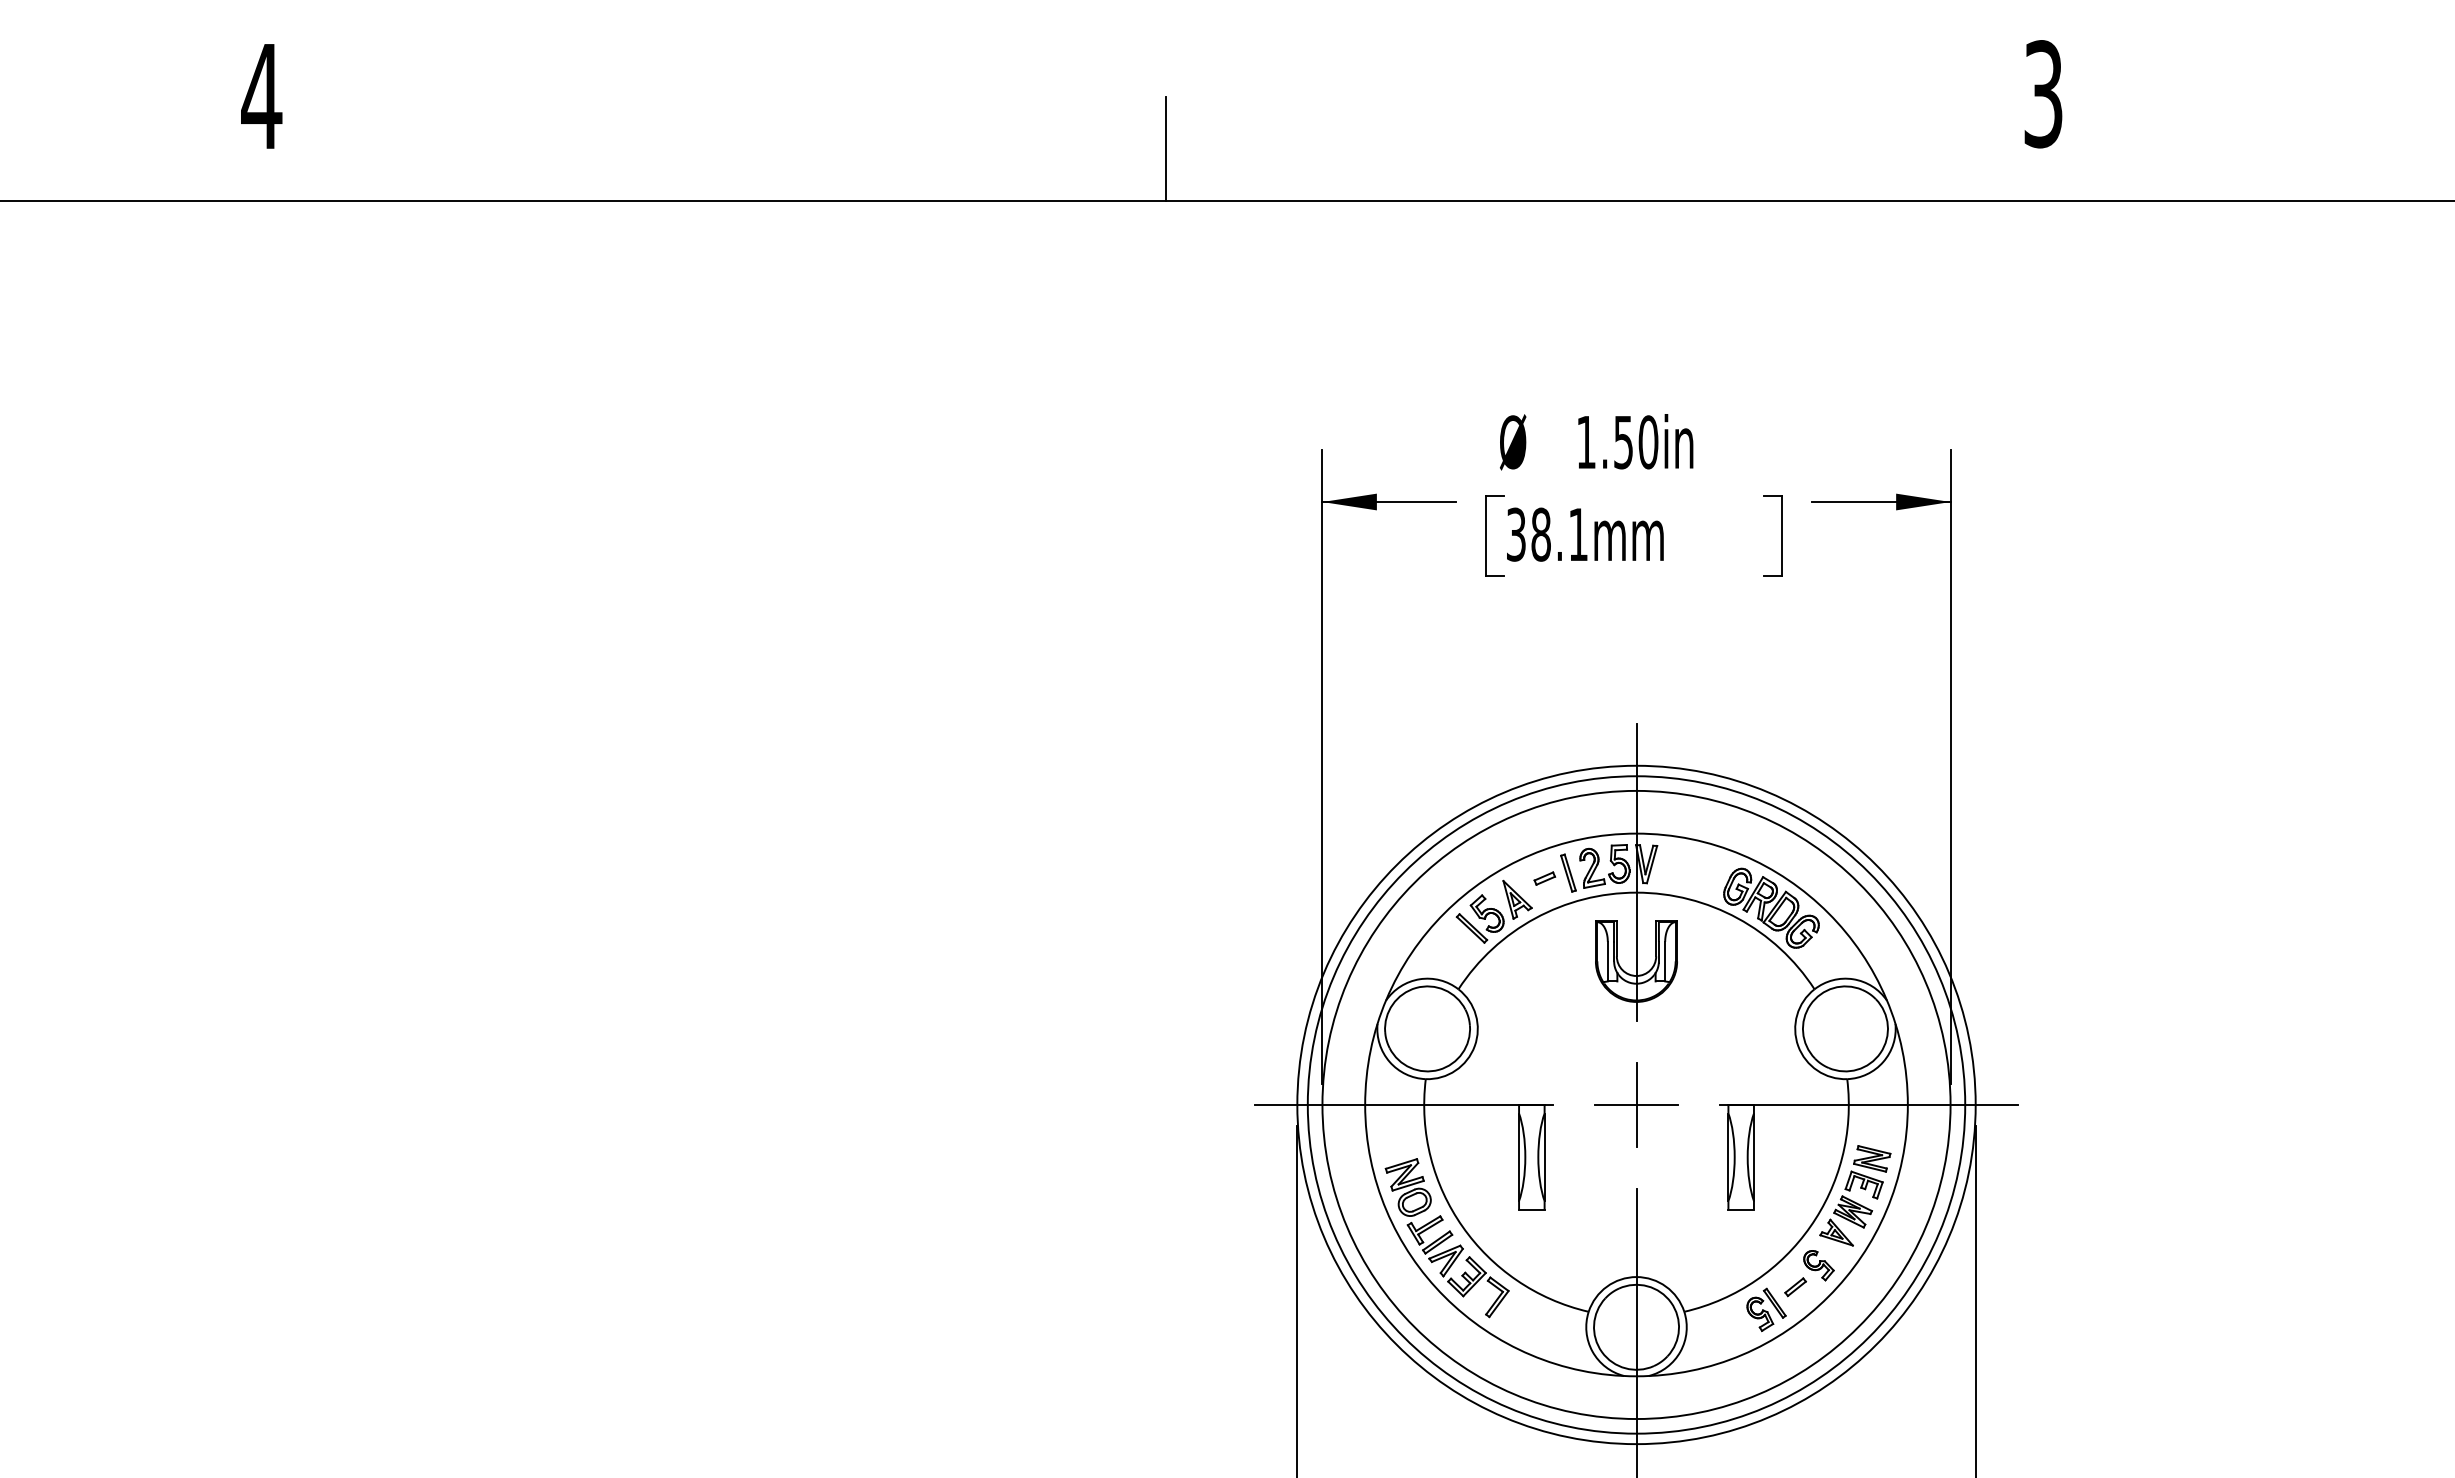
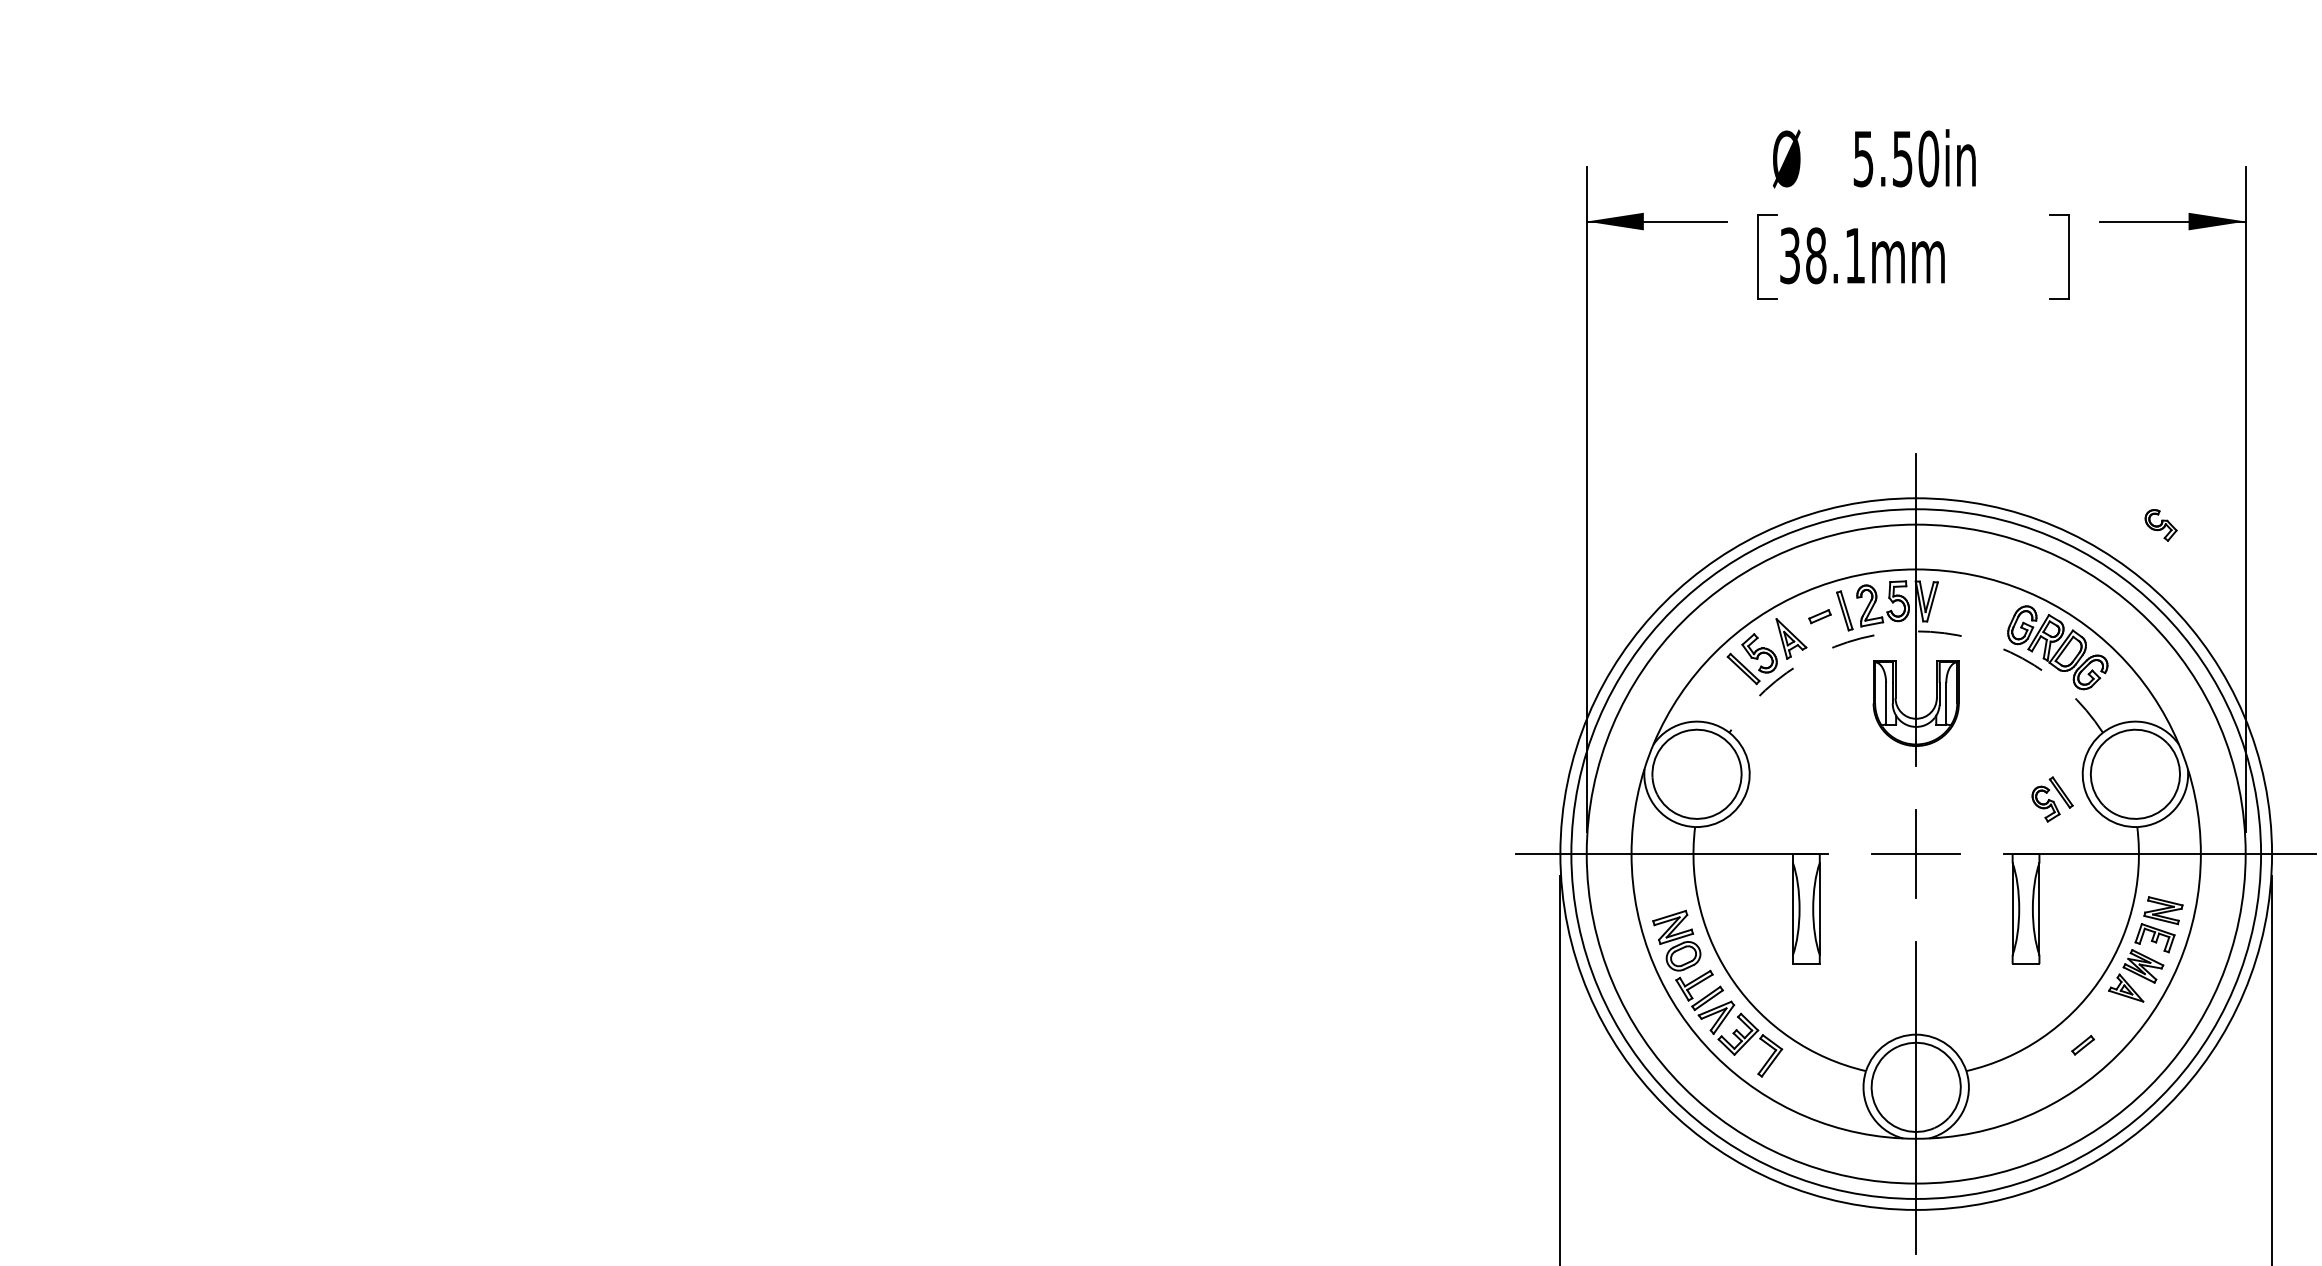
text: (1586, 442) -> (1863, 159), 1.50in -> 5.50in
arc: (1636, 892) -> (1916, 631), solid -> dashed
part: (1818, 1265) -> (2160, 525), moved
part: (1766, 1309) -> (2052, 799), moved

